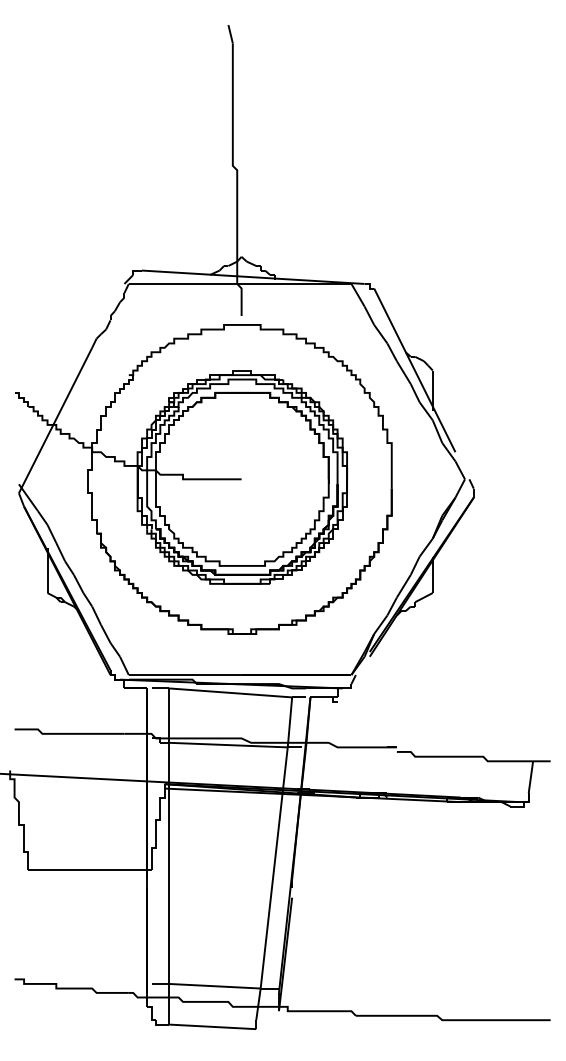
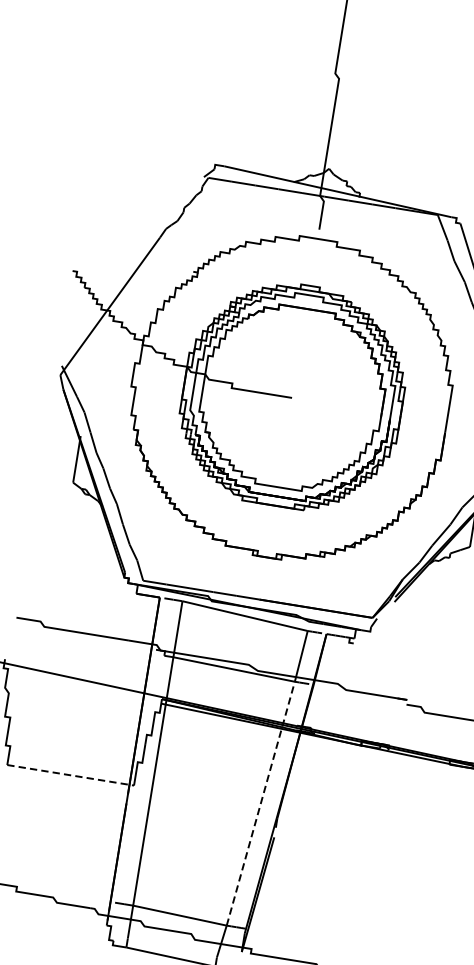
line: (274, 867) -> (261, 803), solid -> dashed
line: (90, 870) -> (71, 775), solid -> dashed

